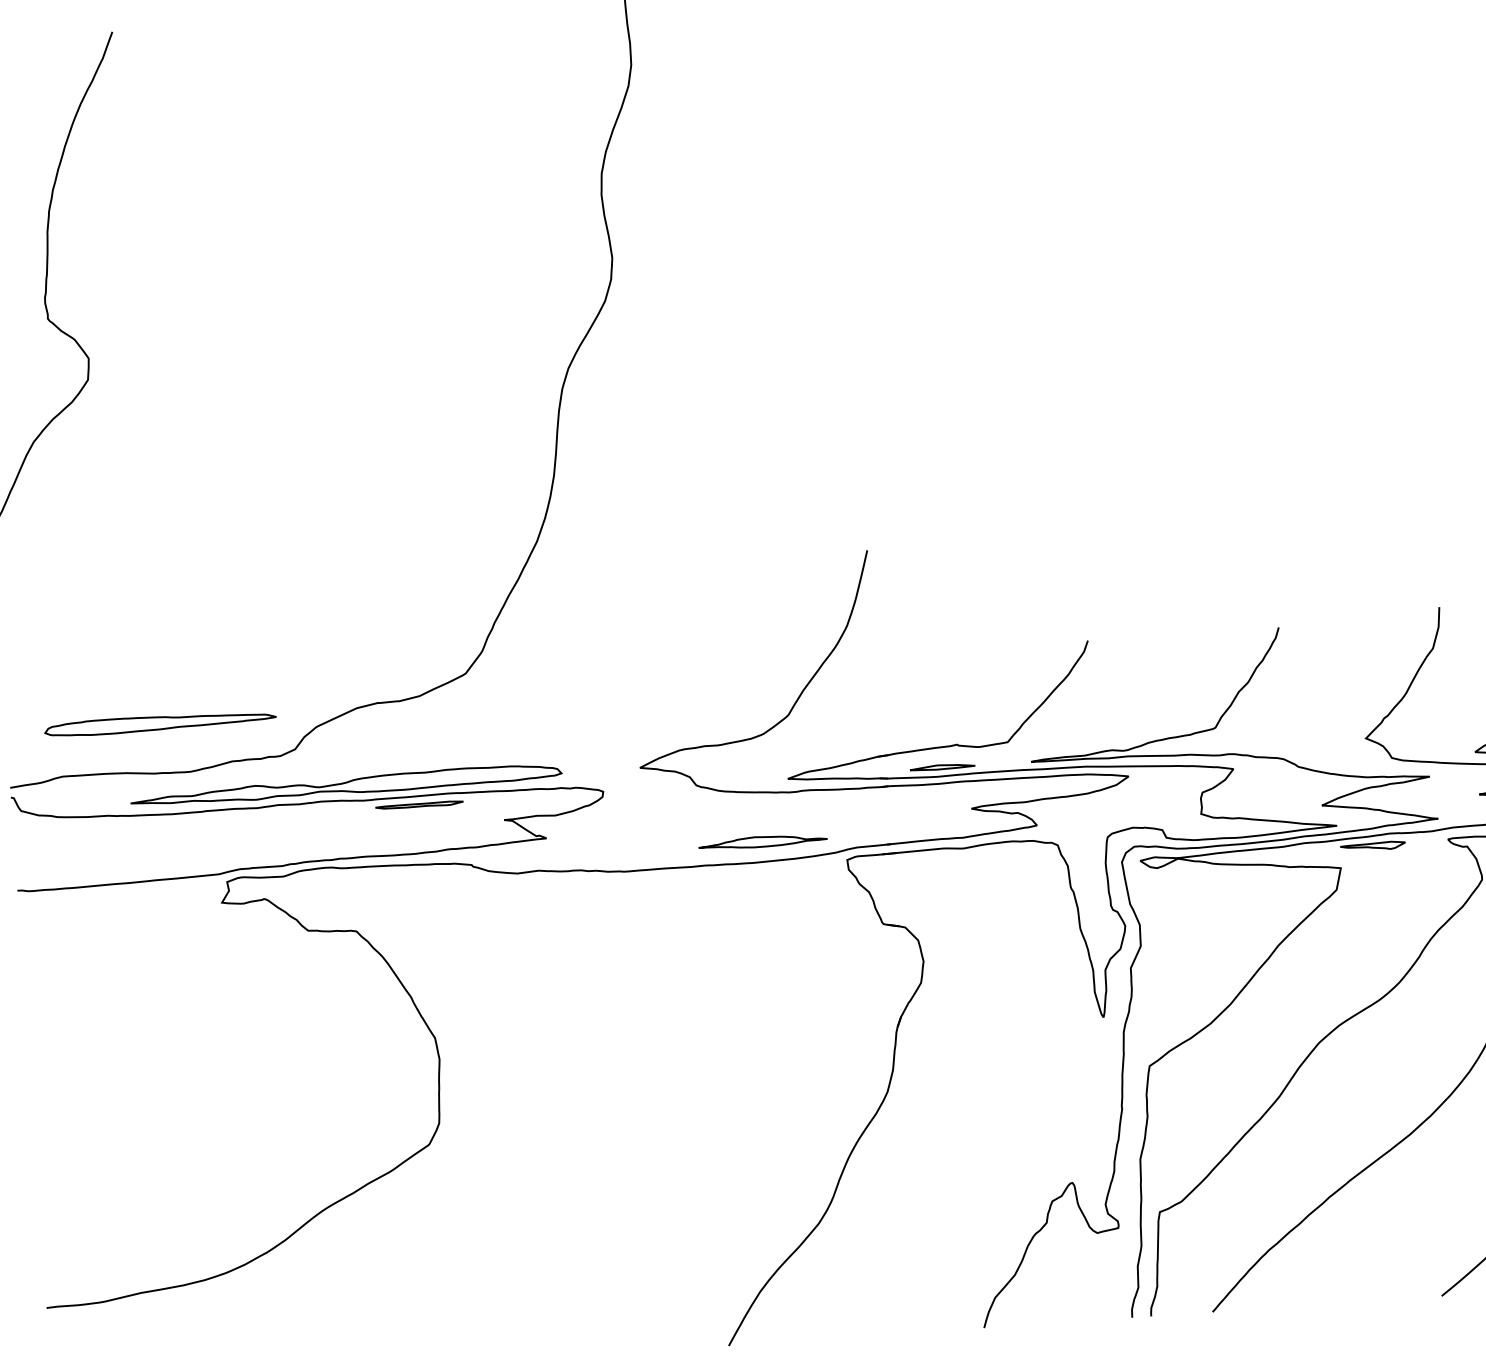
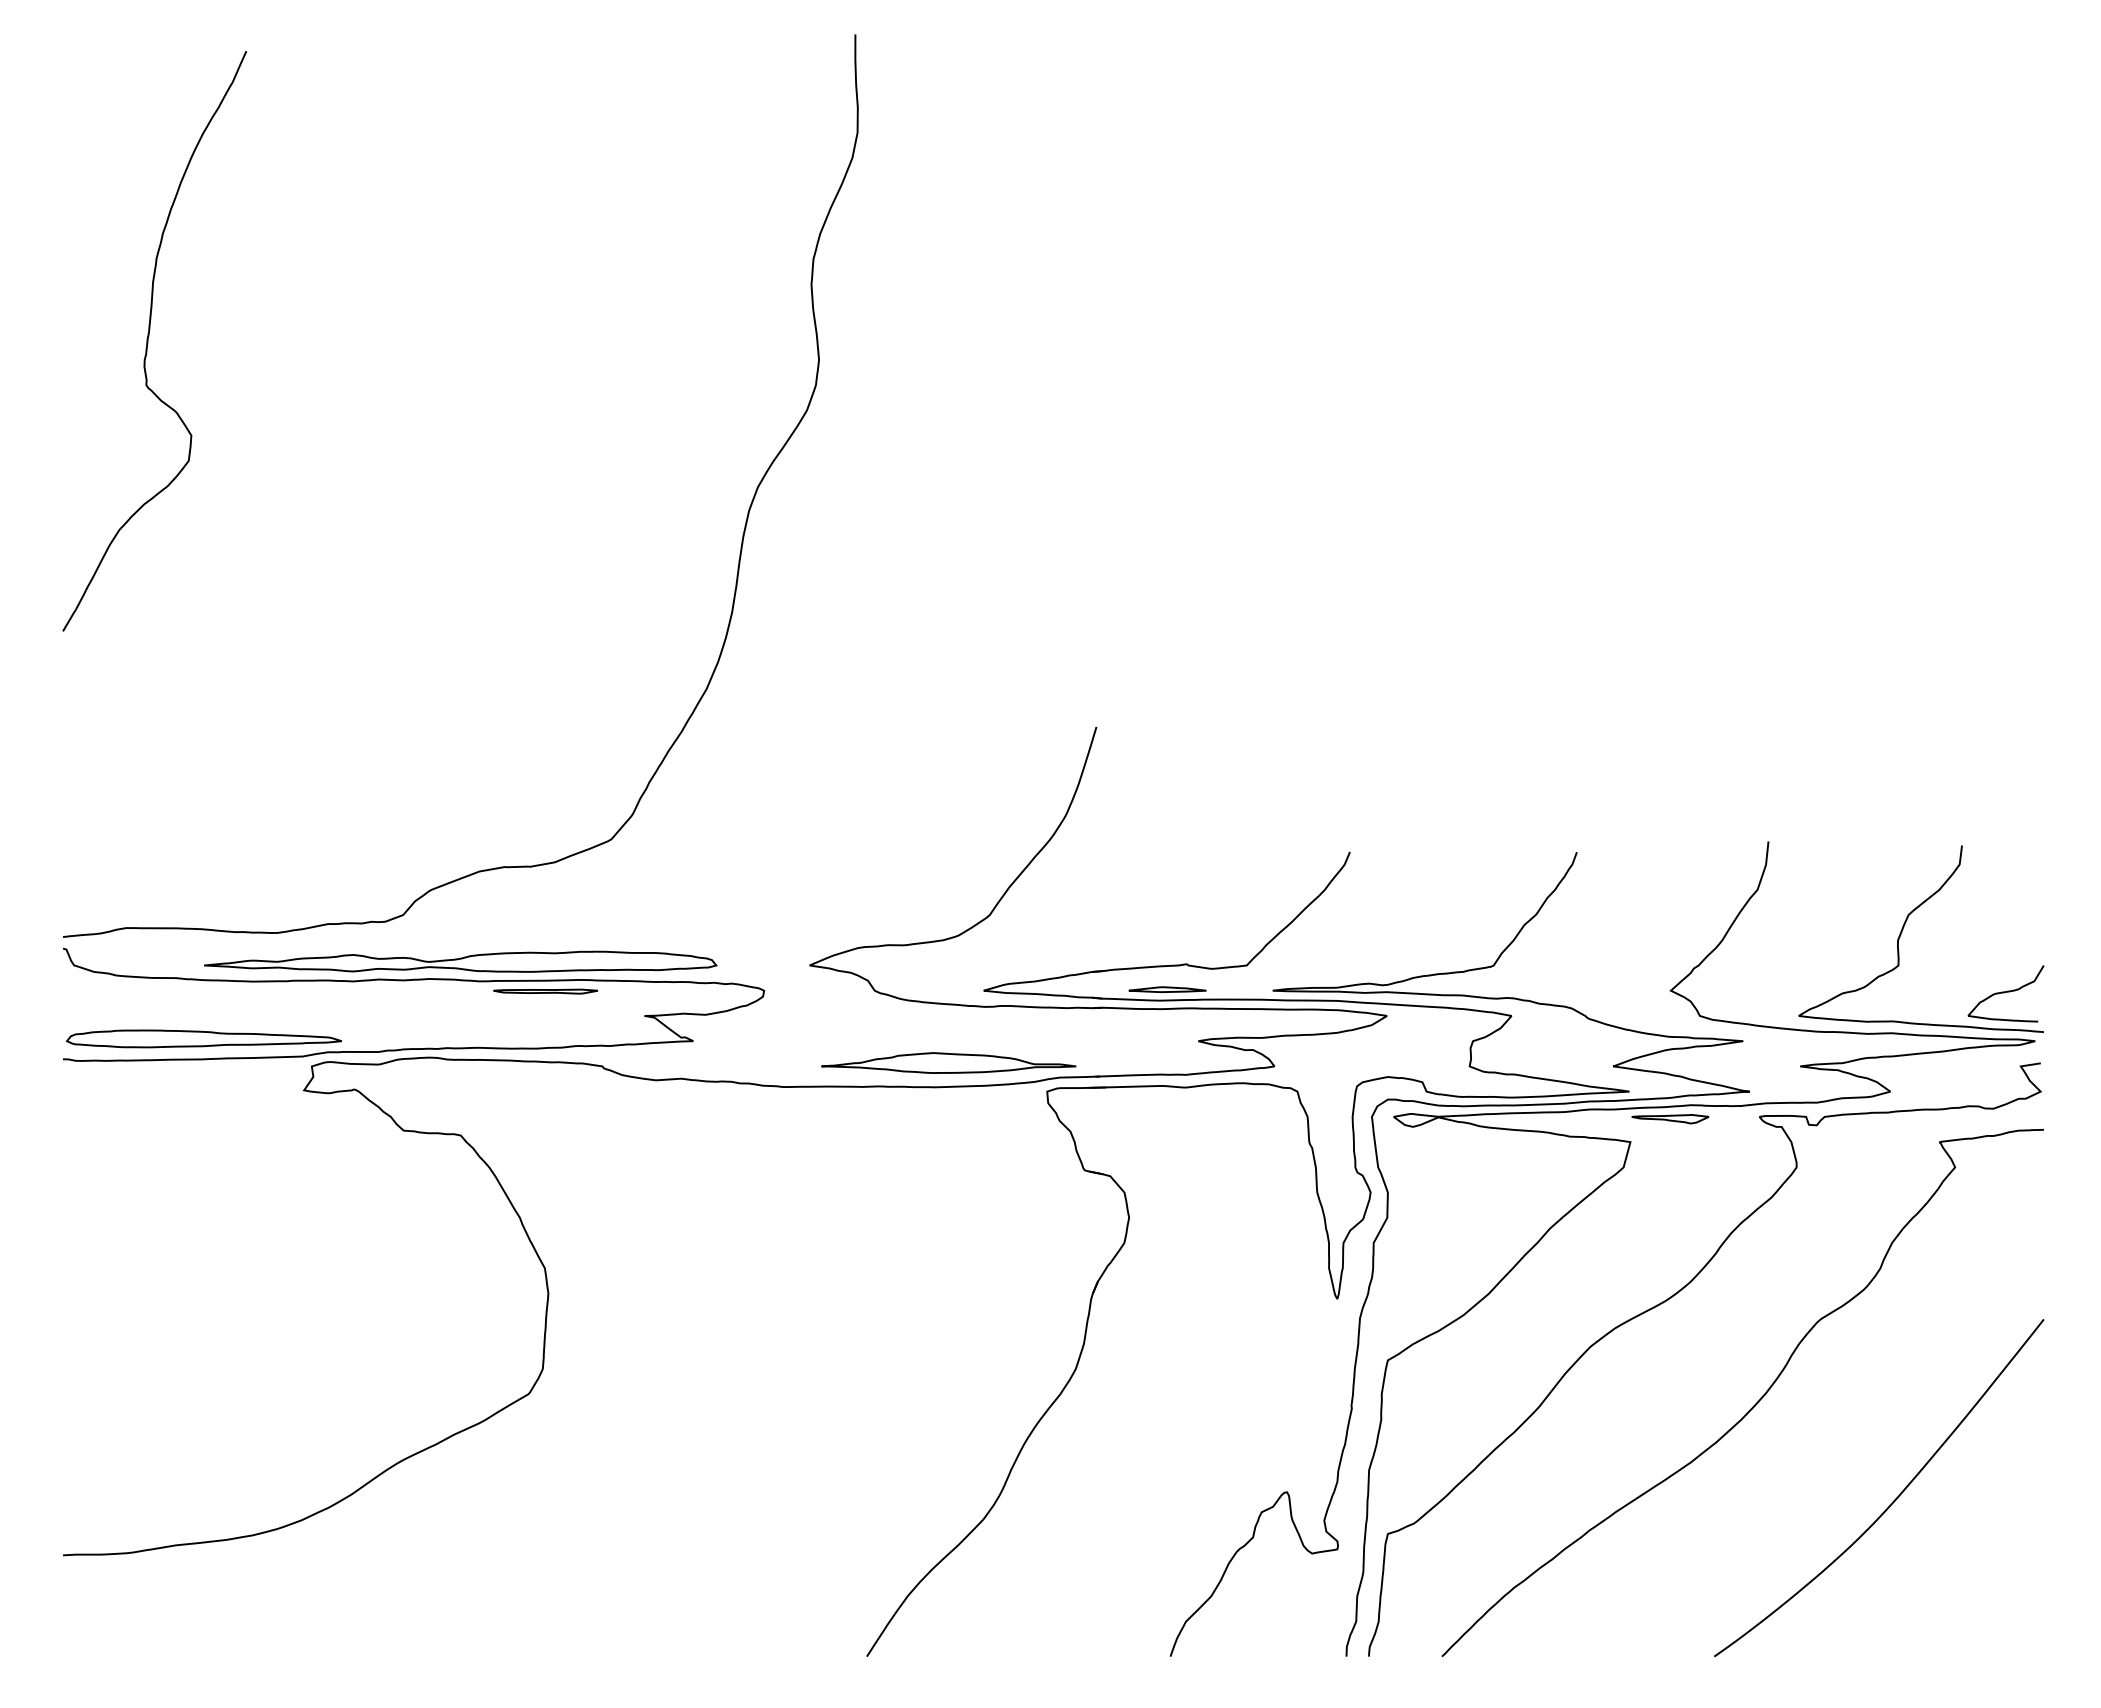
part: (159, 722) -> (203, 1038), moved
part: (762, 841) -> (948, 1062), size x1.67

